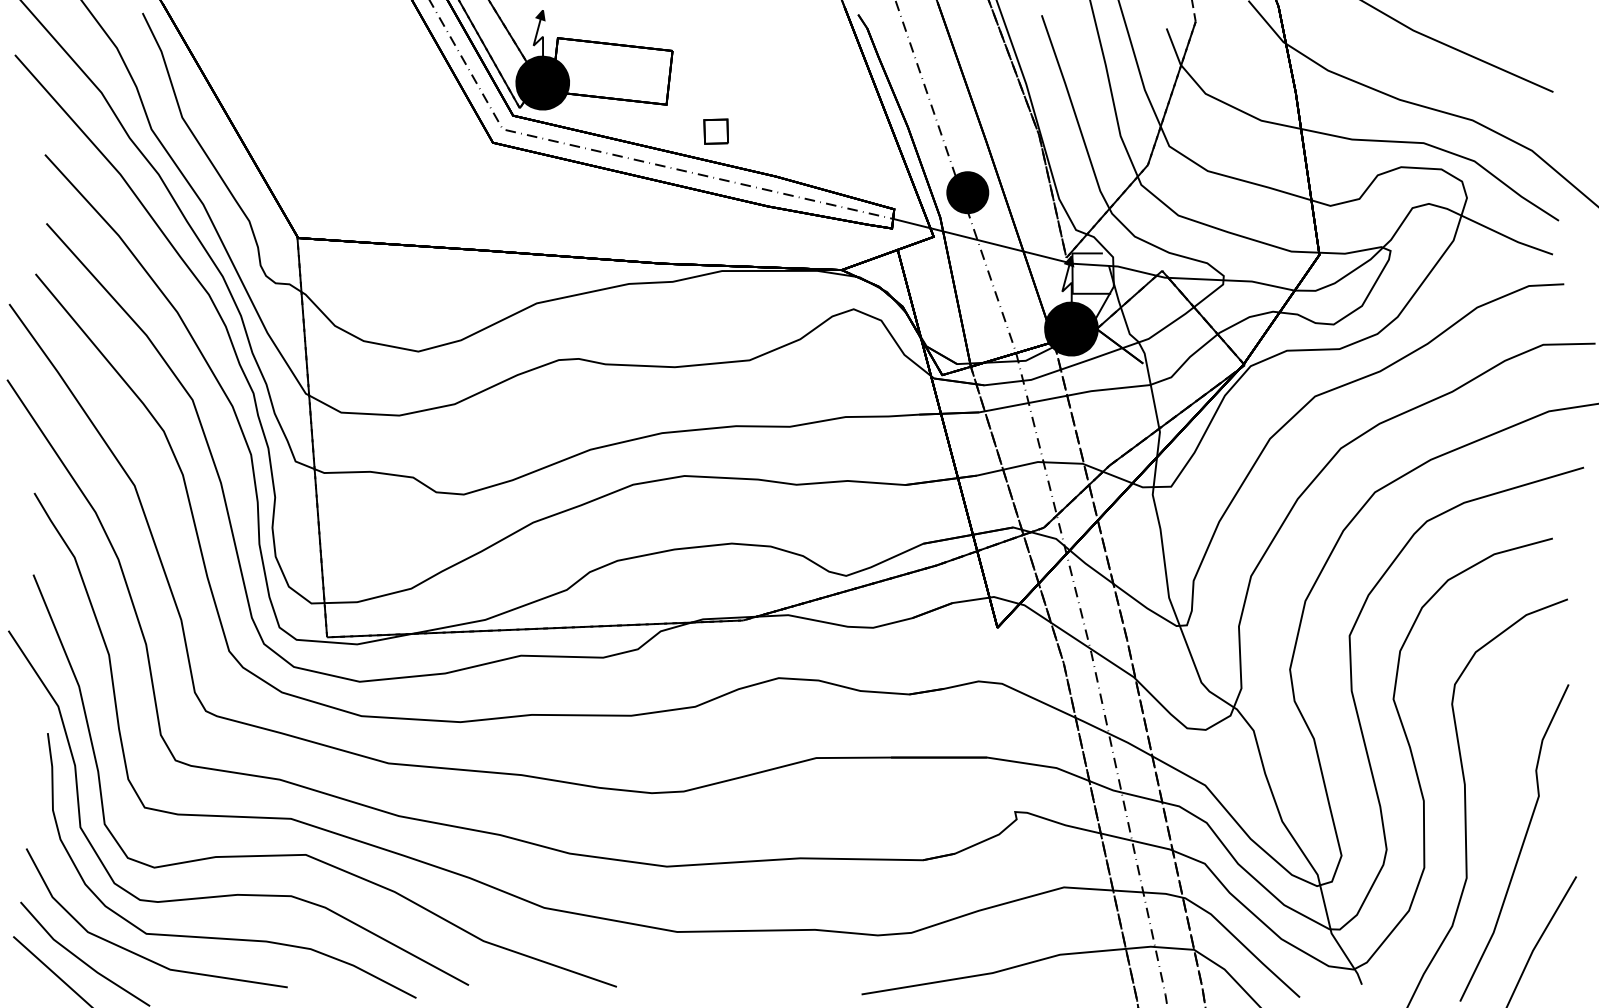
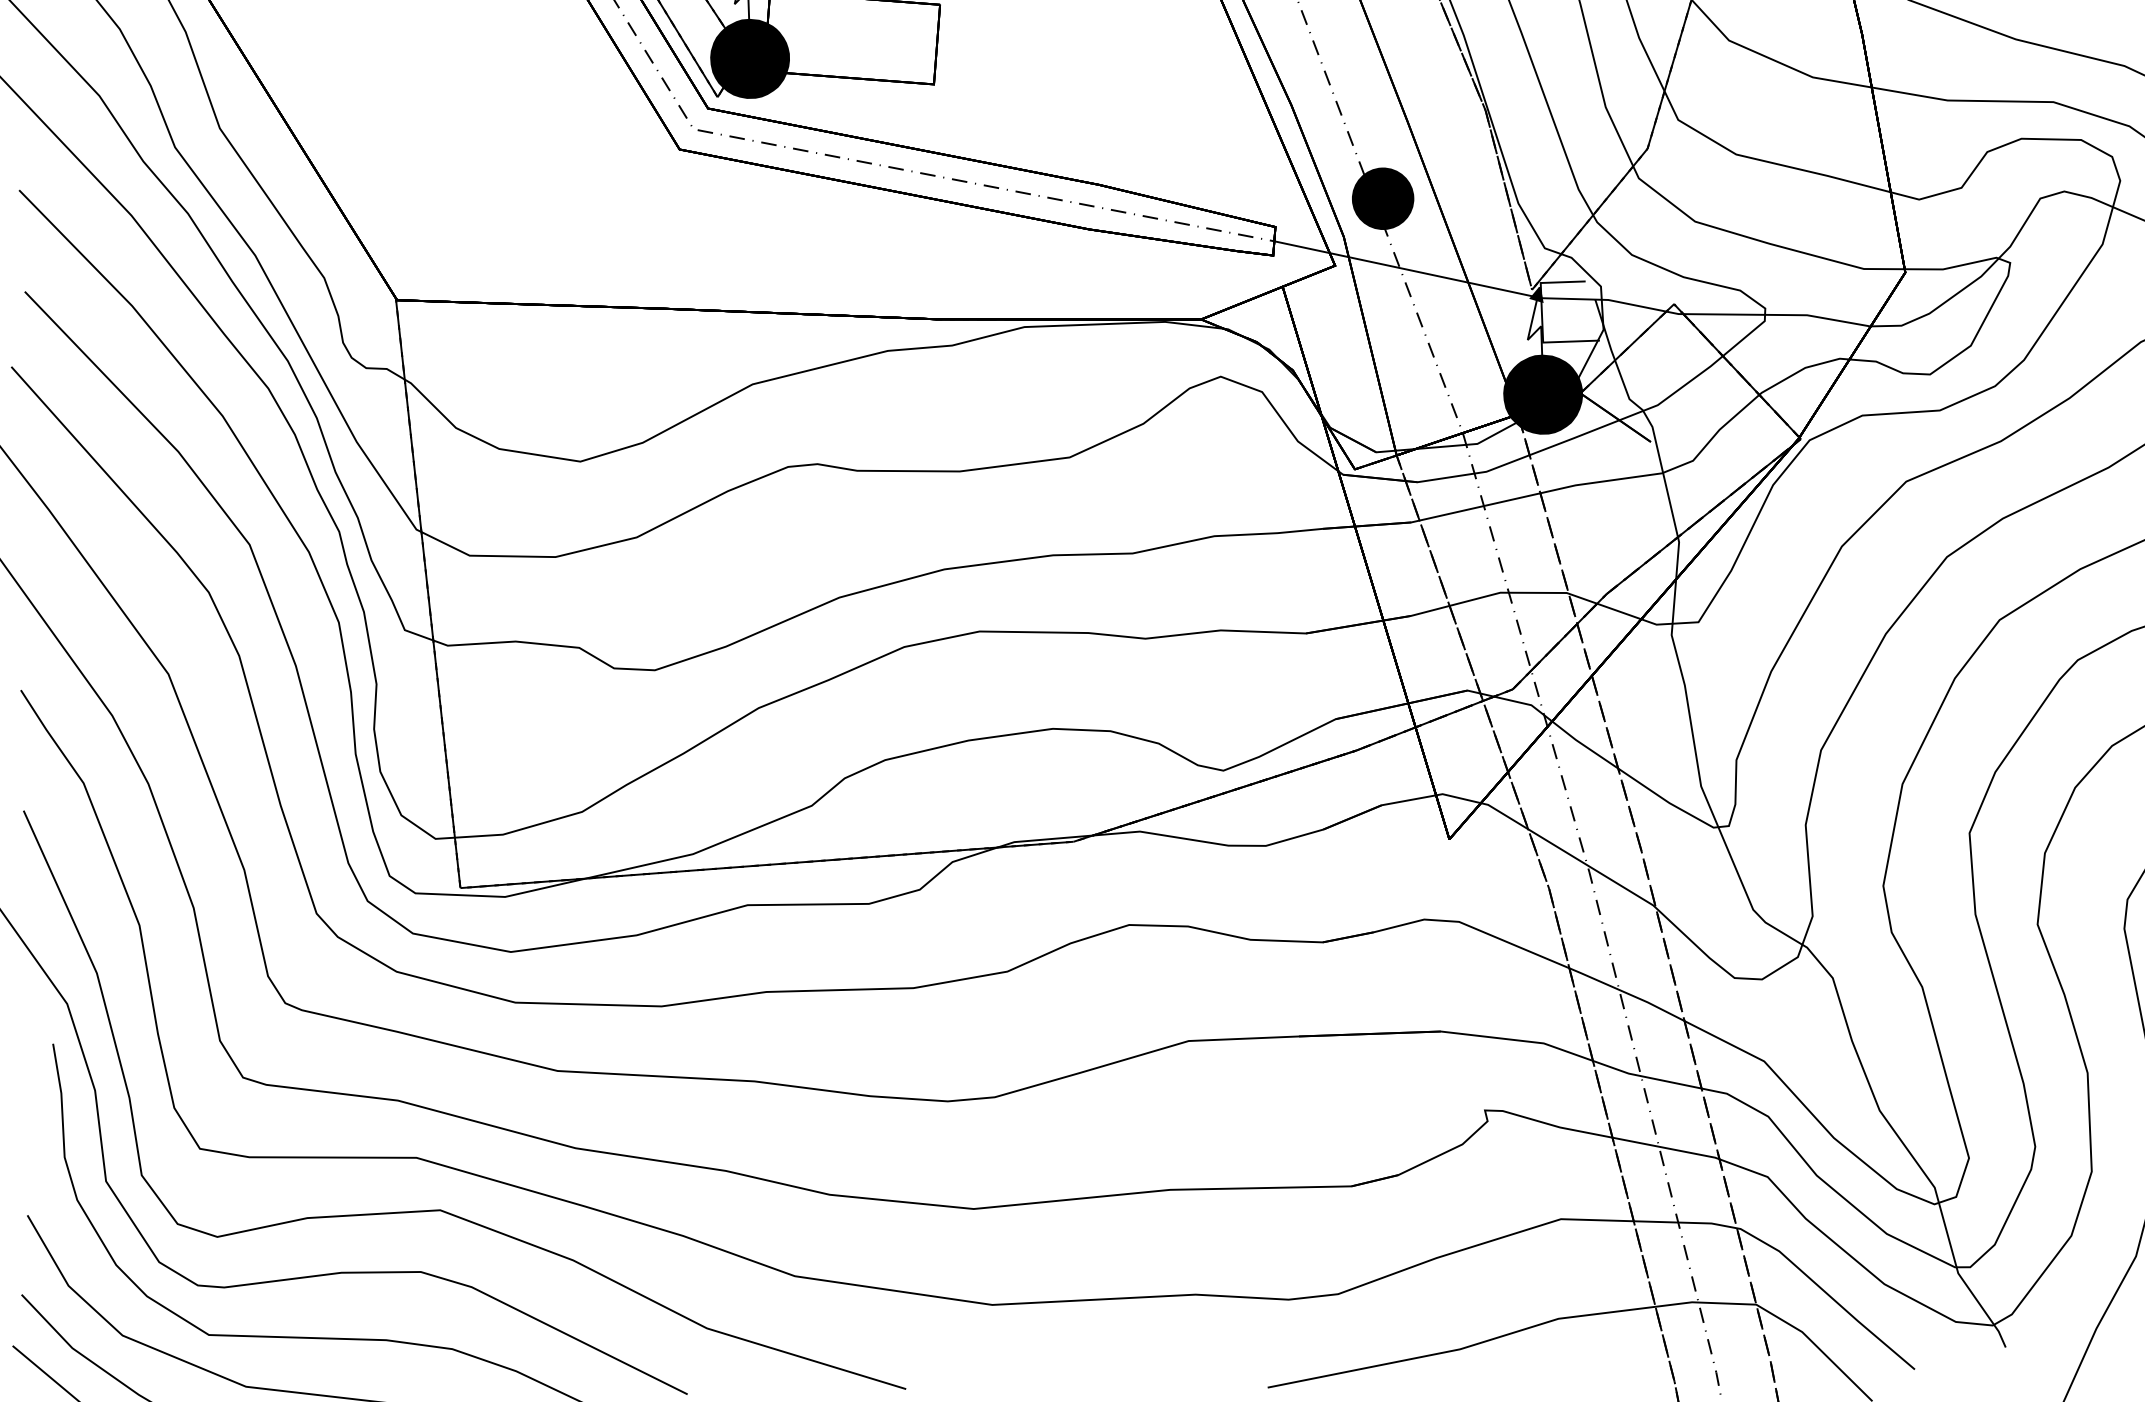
part: (715, 131) -> (1007, 121), removed

